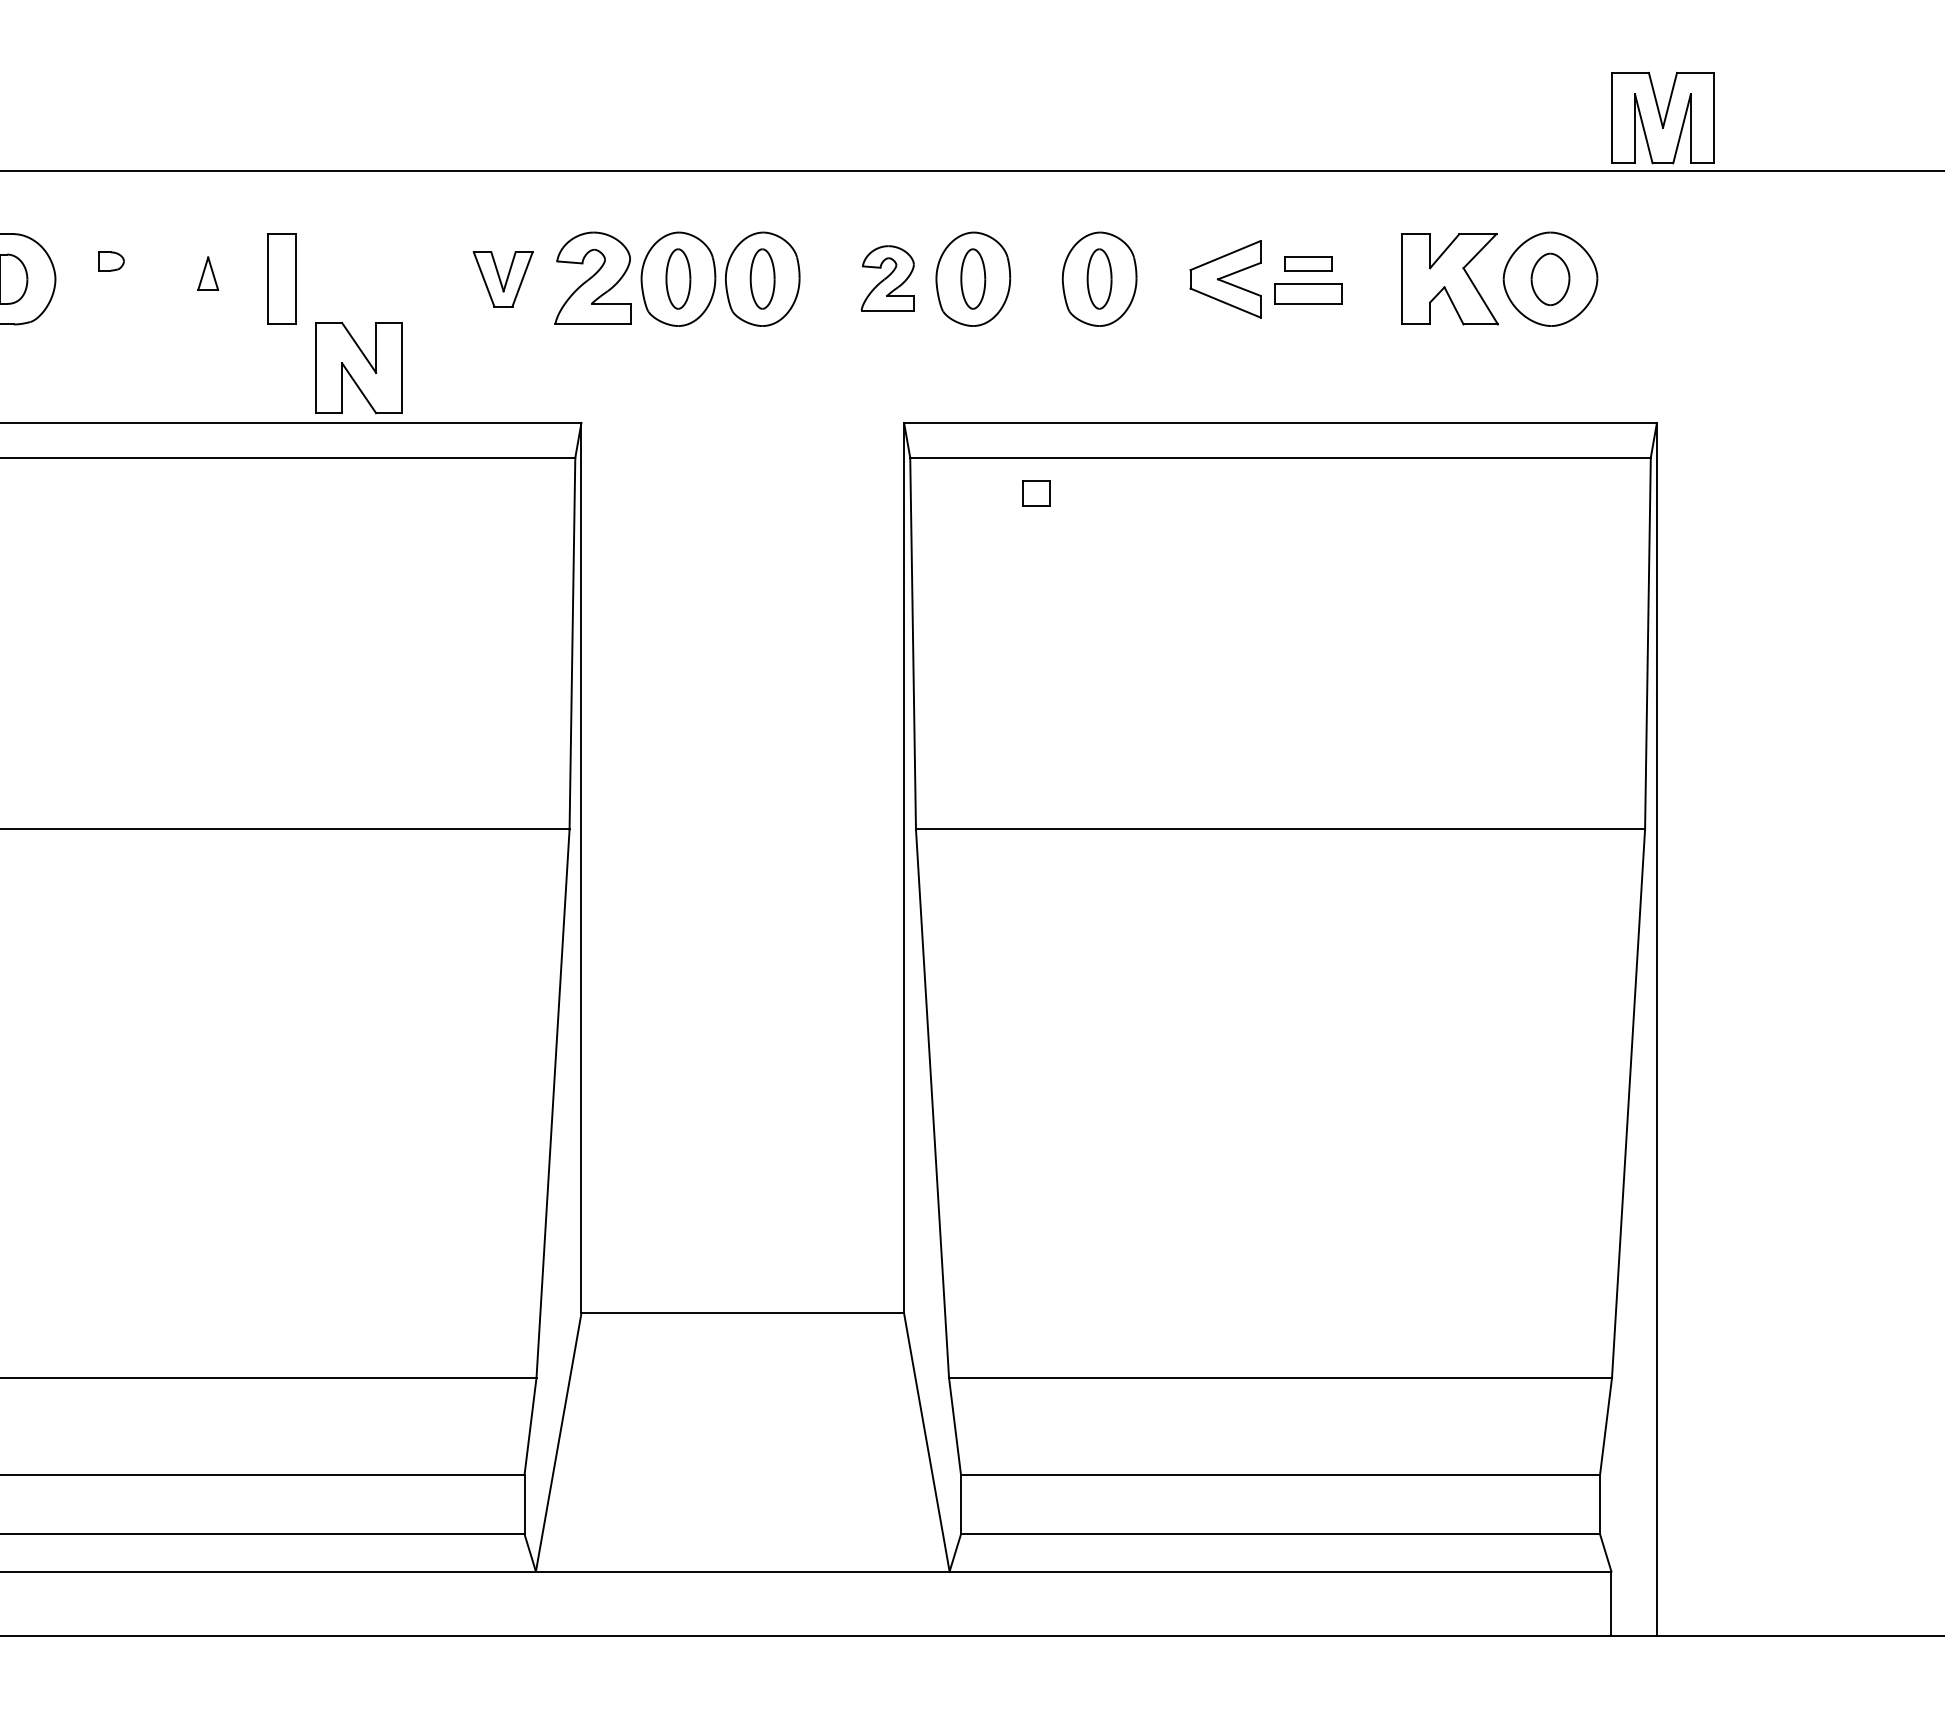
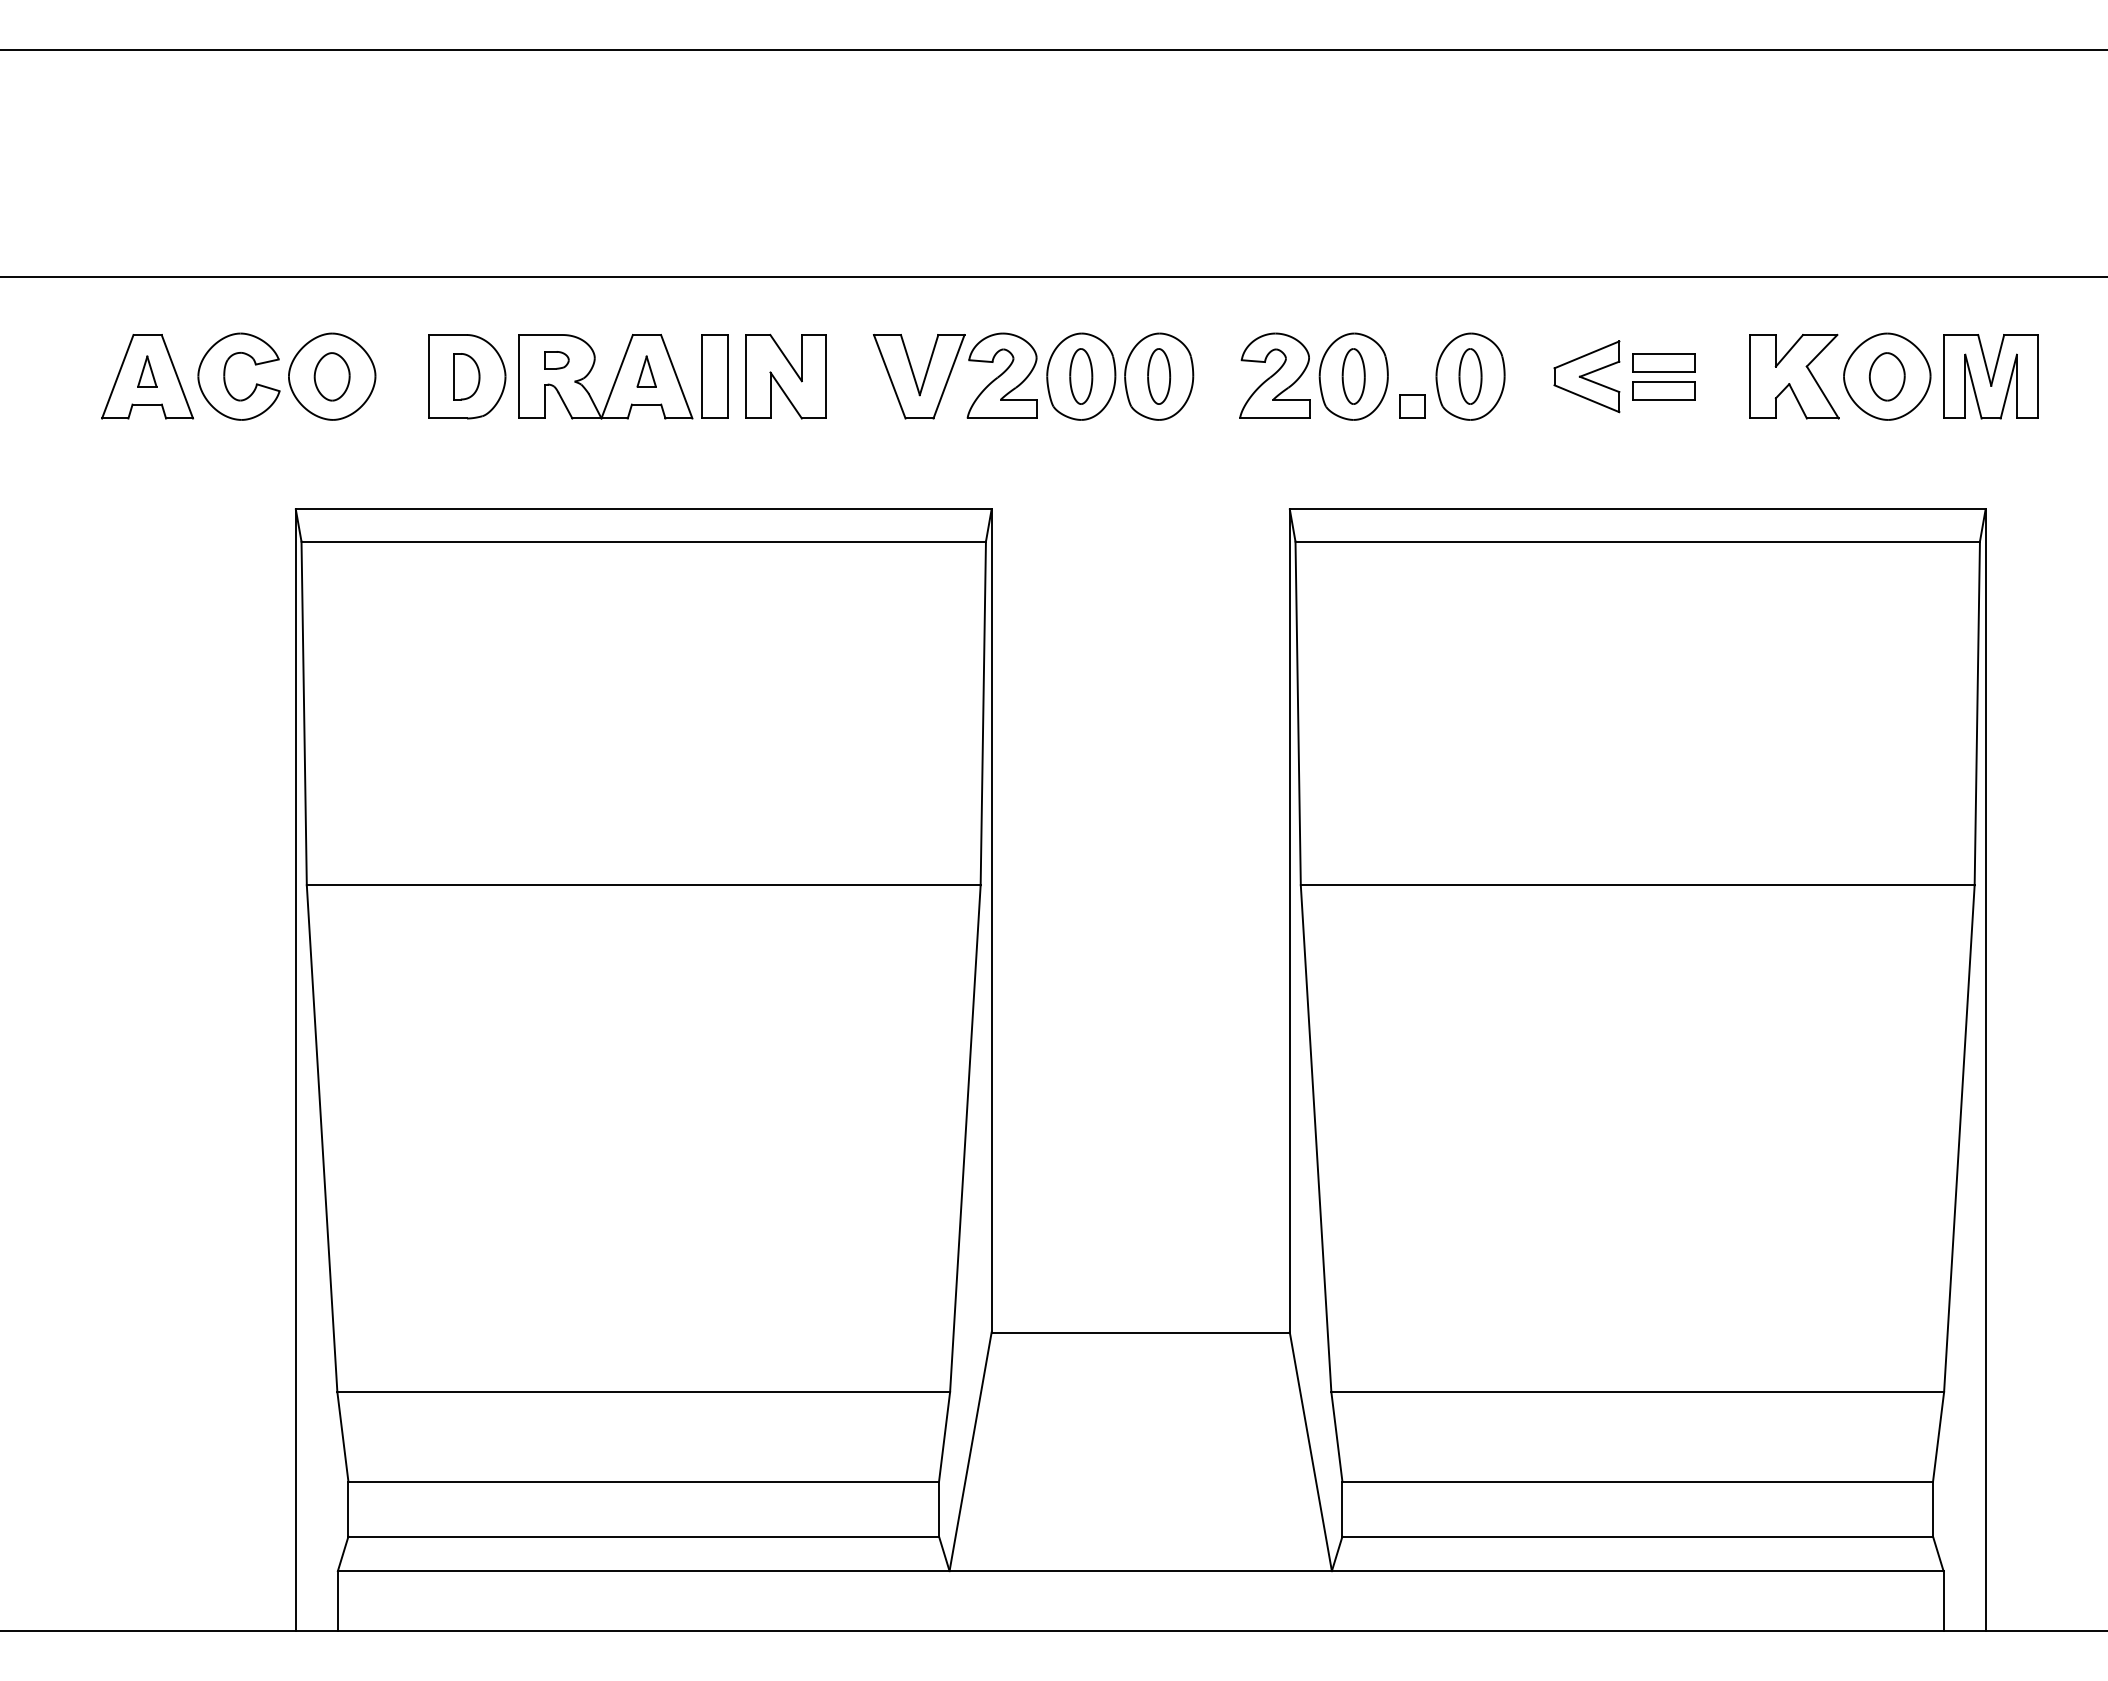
part: (1662, 117) -> (1990, 376), moved
part: (1308, 263) -> (1663, 362), size x1.43
part: (887, 277) -> (1274, 375), size x1.43
part: (503, 279) -> (919, 376), size x1.67
part: (173, 283) -> (614, 380), added
part: (358, 367) -> (785, 376), moved
part: (1036, 493) -> (1412, 406), moved

